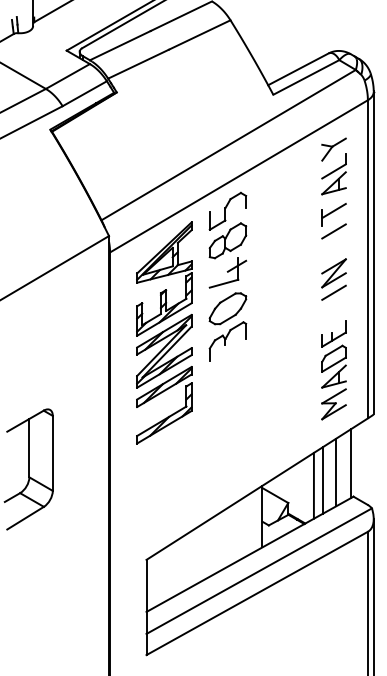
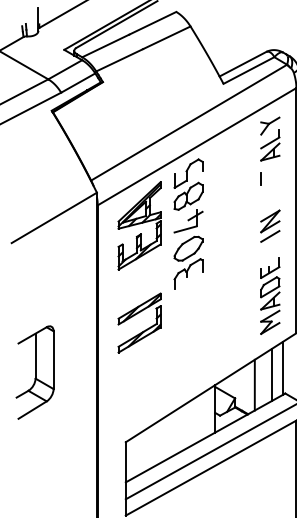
line: (333, 210) -> (269, 173), removed
line: (333, 231) -> (269, 189), removed
part: (164, 351) -> (139, 281), removed
line: (323, 479) -> (262, 380), removed

